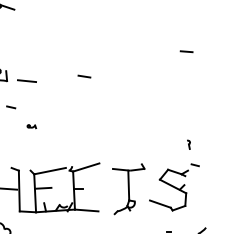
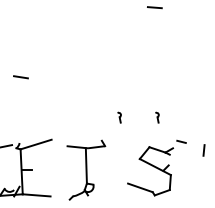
line: (84, 76) -> (21, 77), moved
part: (156, 144) -> (119, 117), added
part: (174, 187) -> (157, 168), moved

